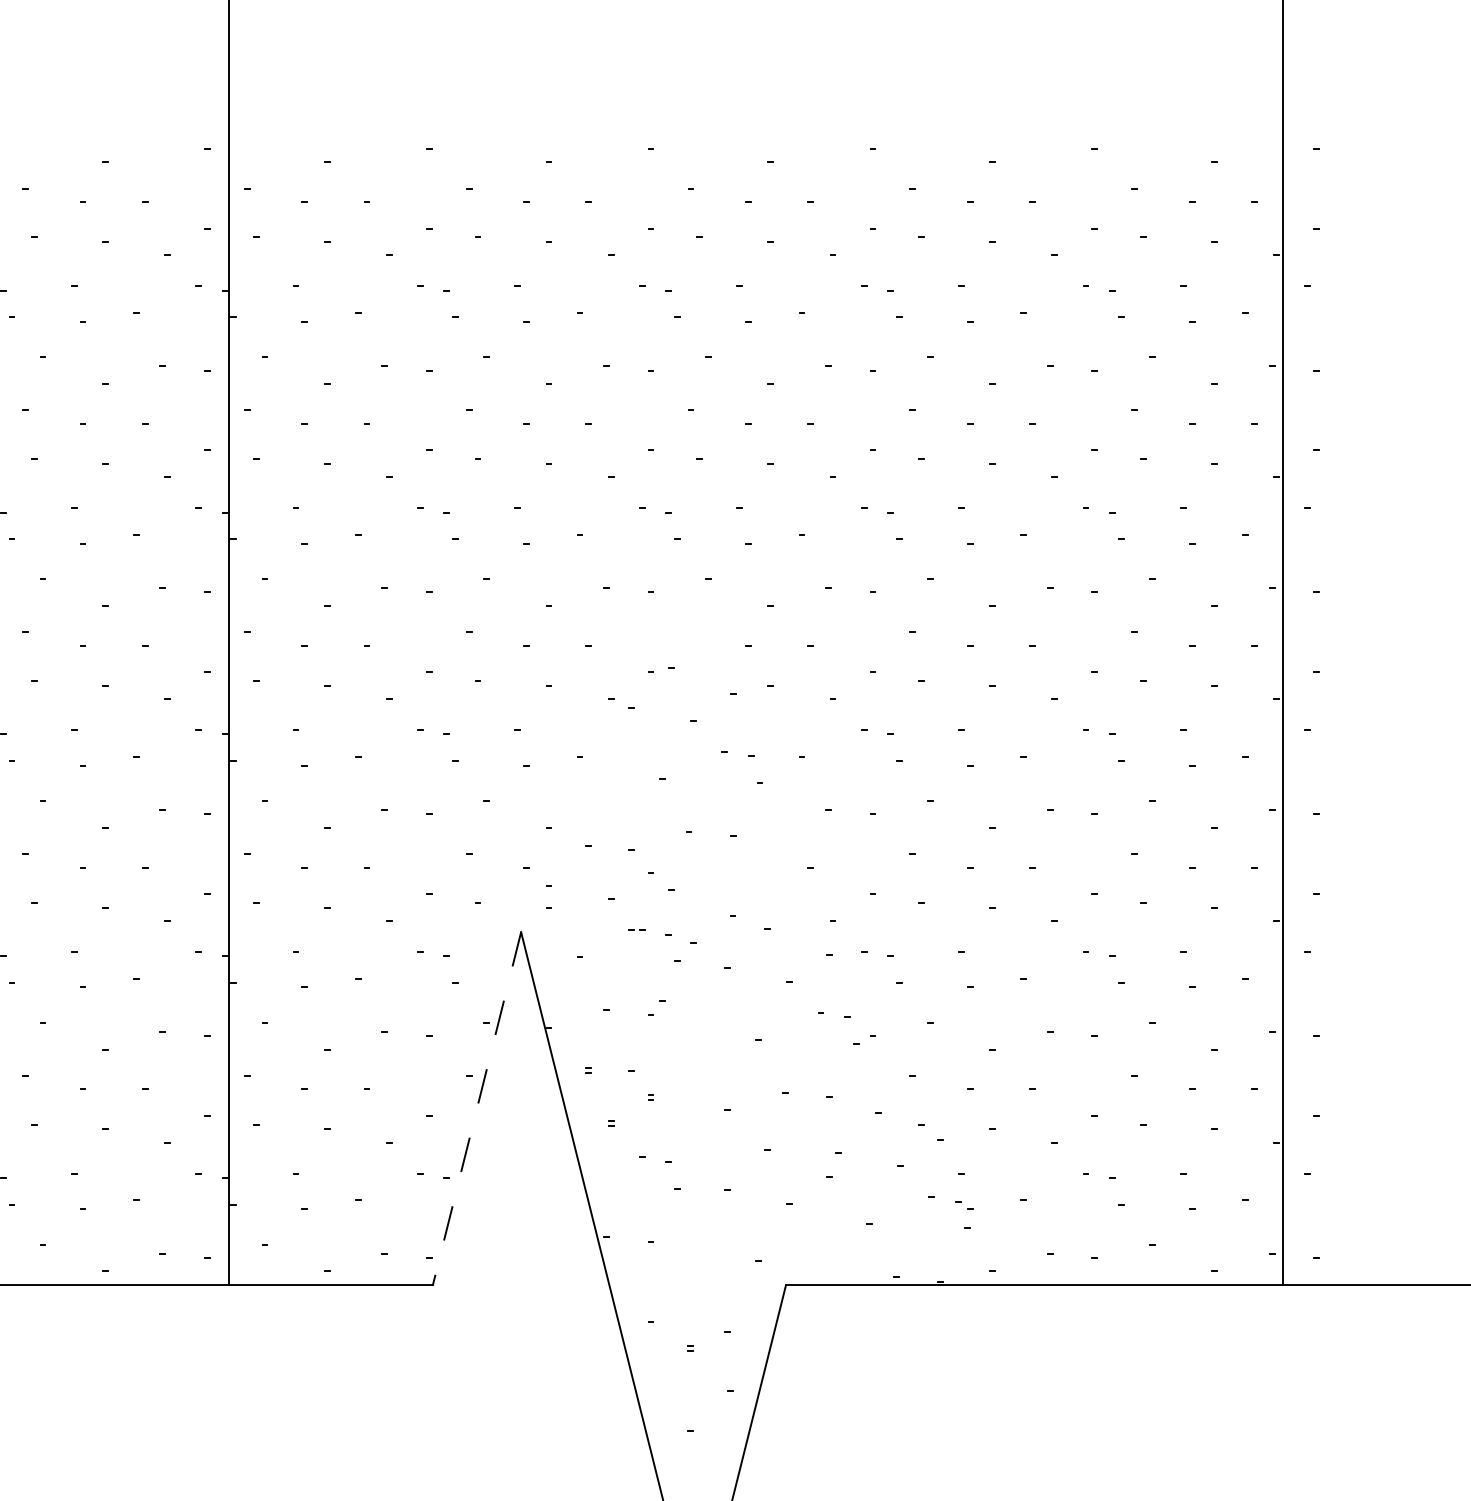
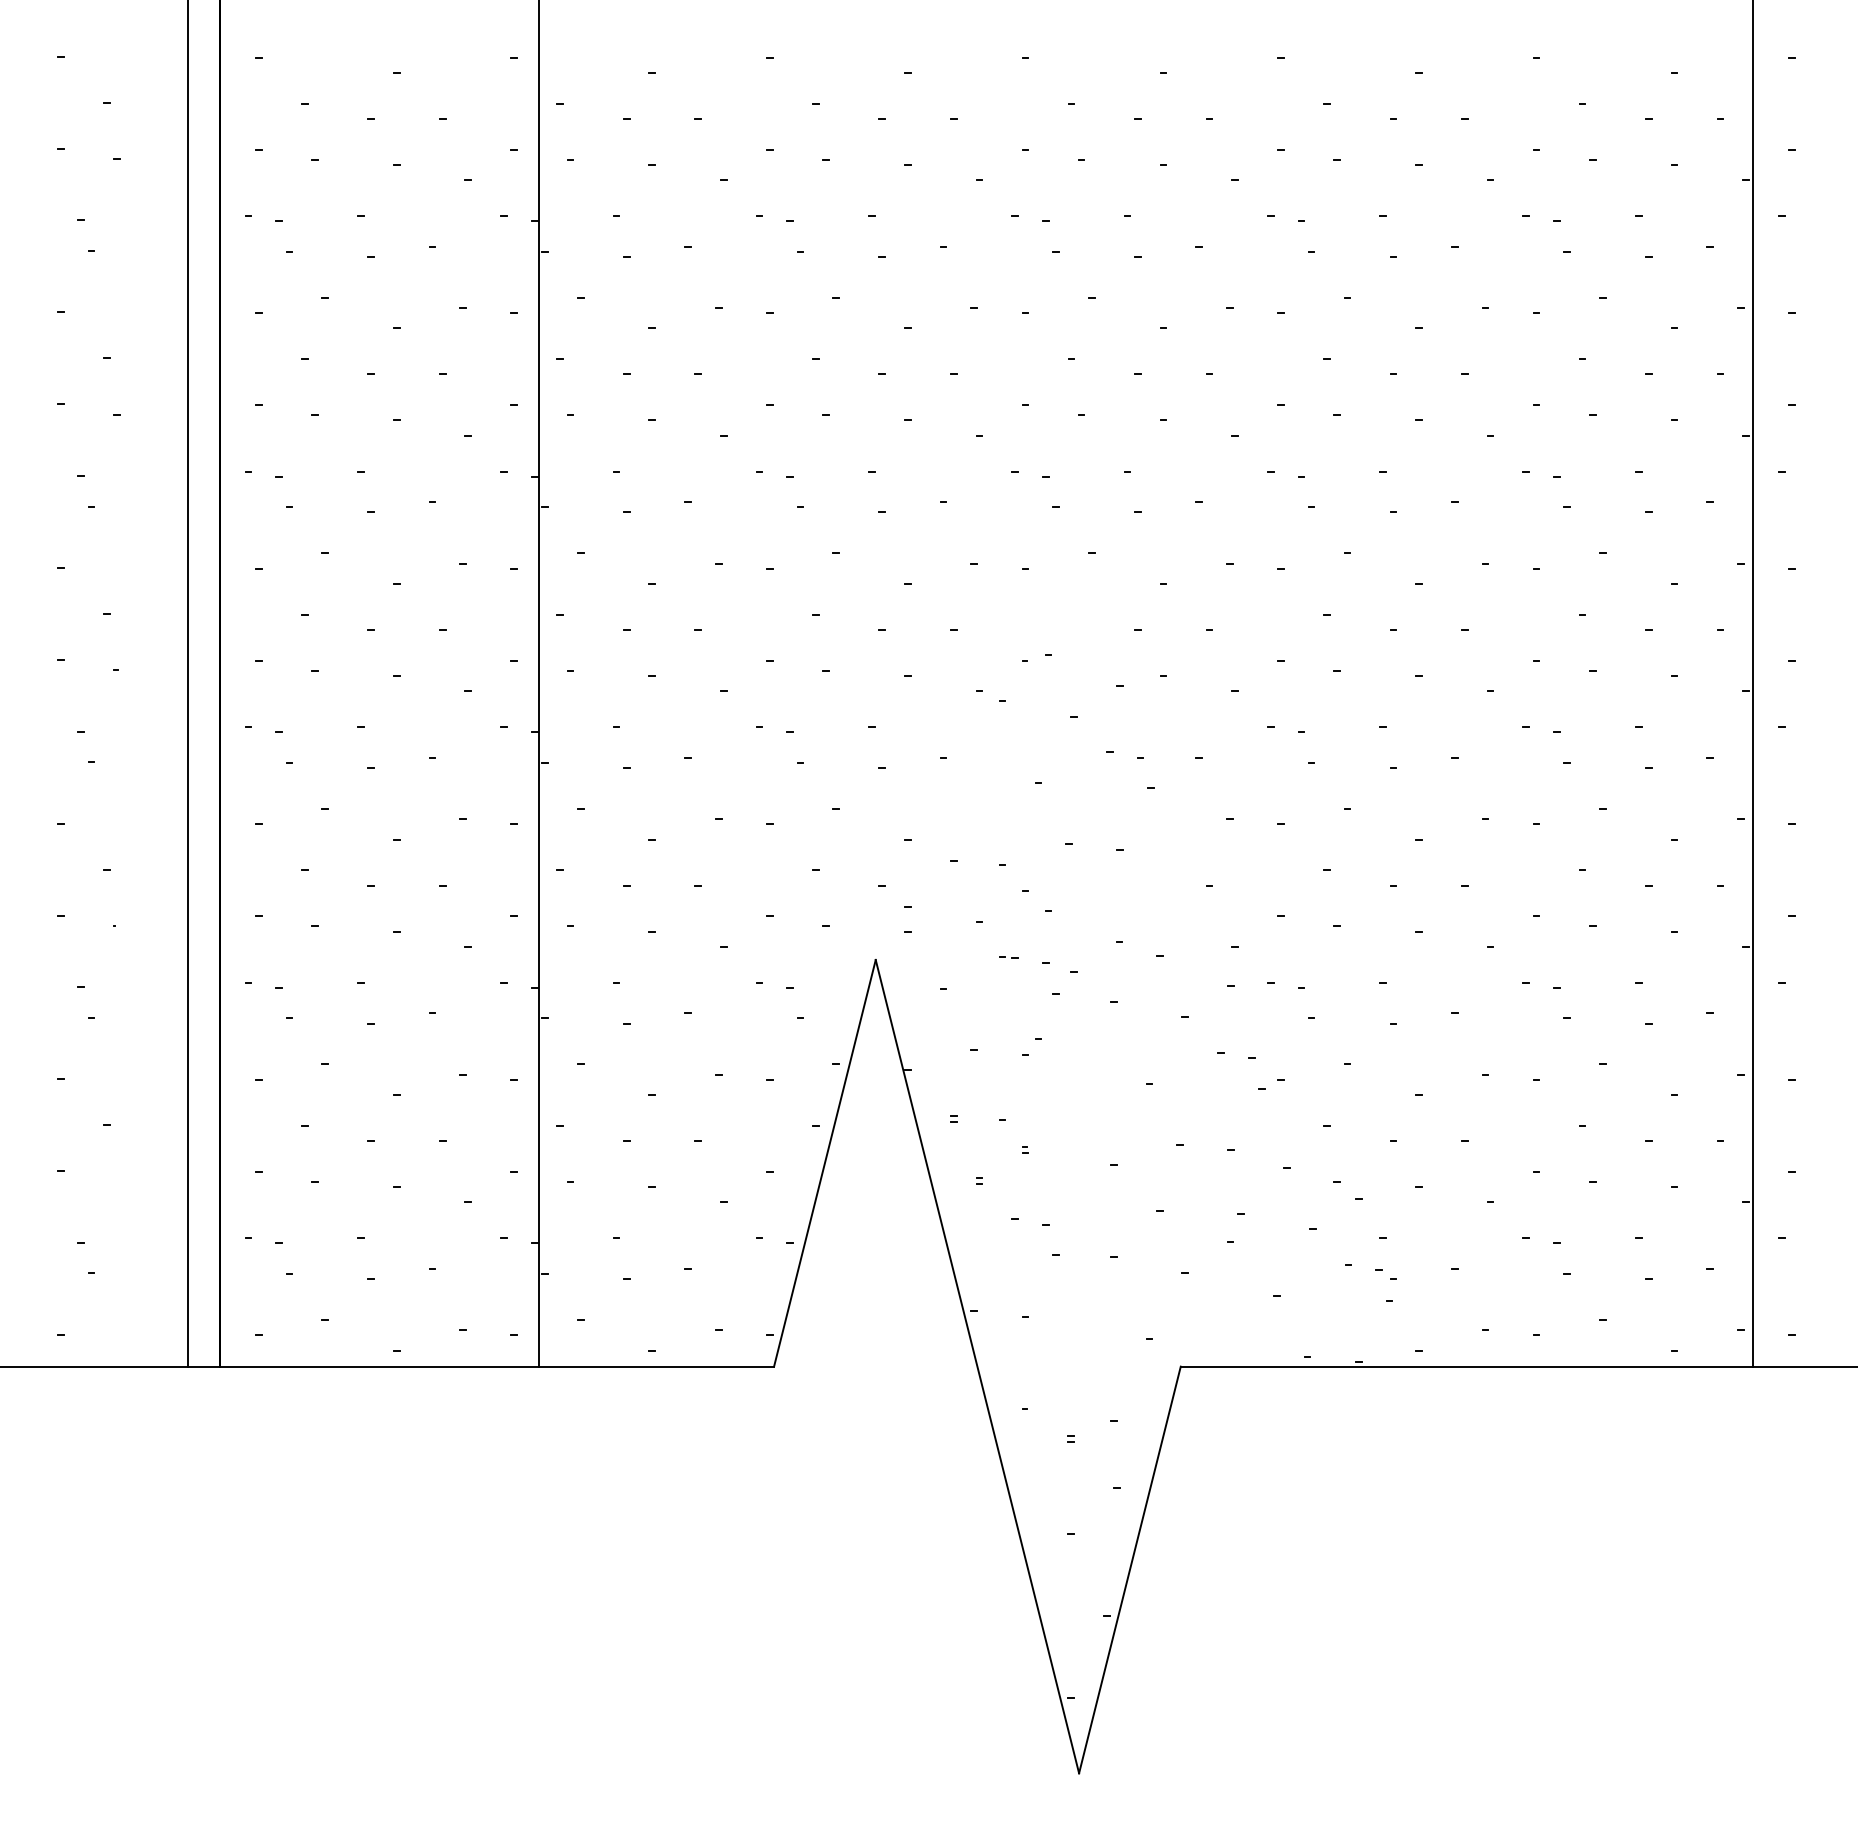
line: (476, 1108) -> (824, 1163), dashed -> solid

